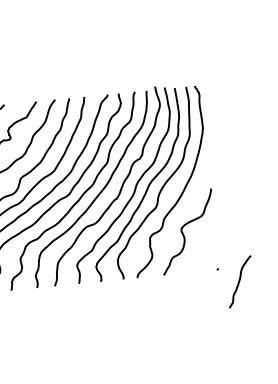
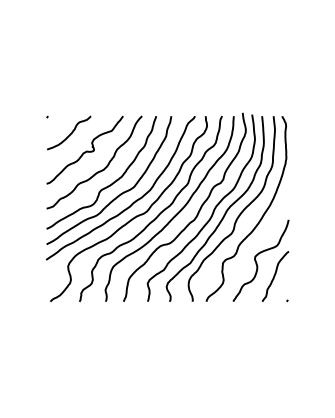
curve: (240, 281) -> (275, 276), moved

